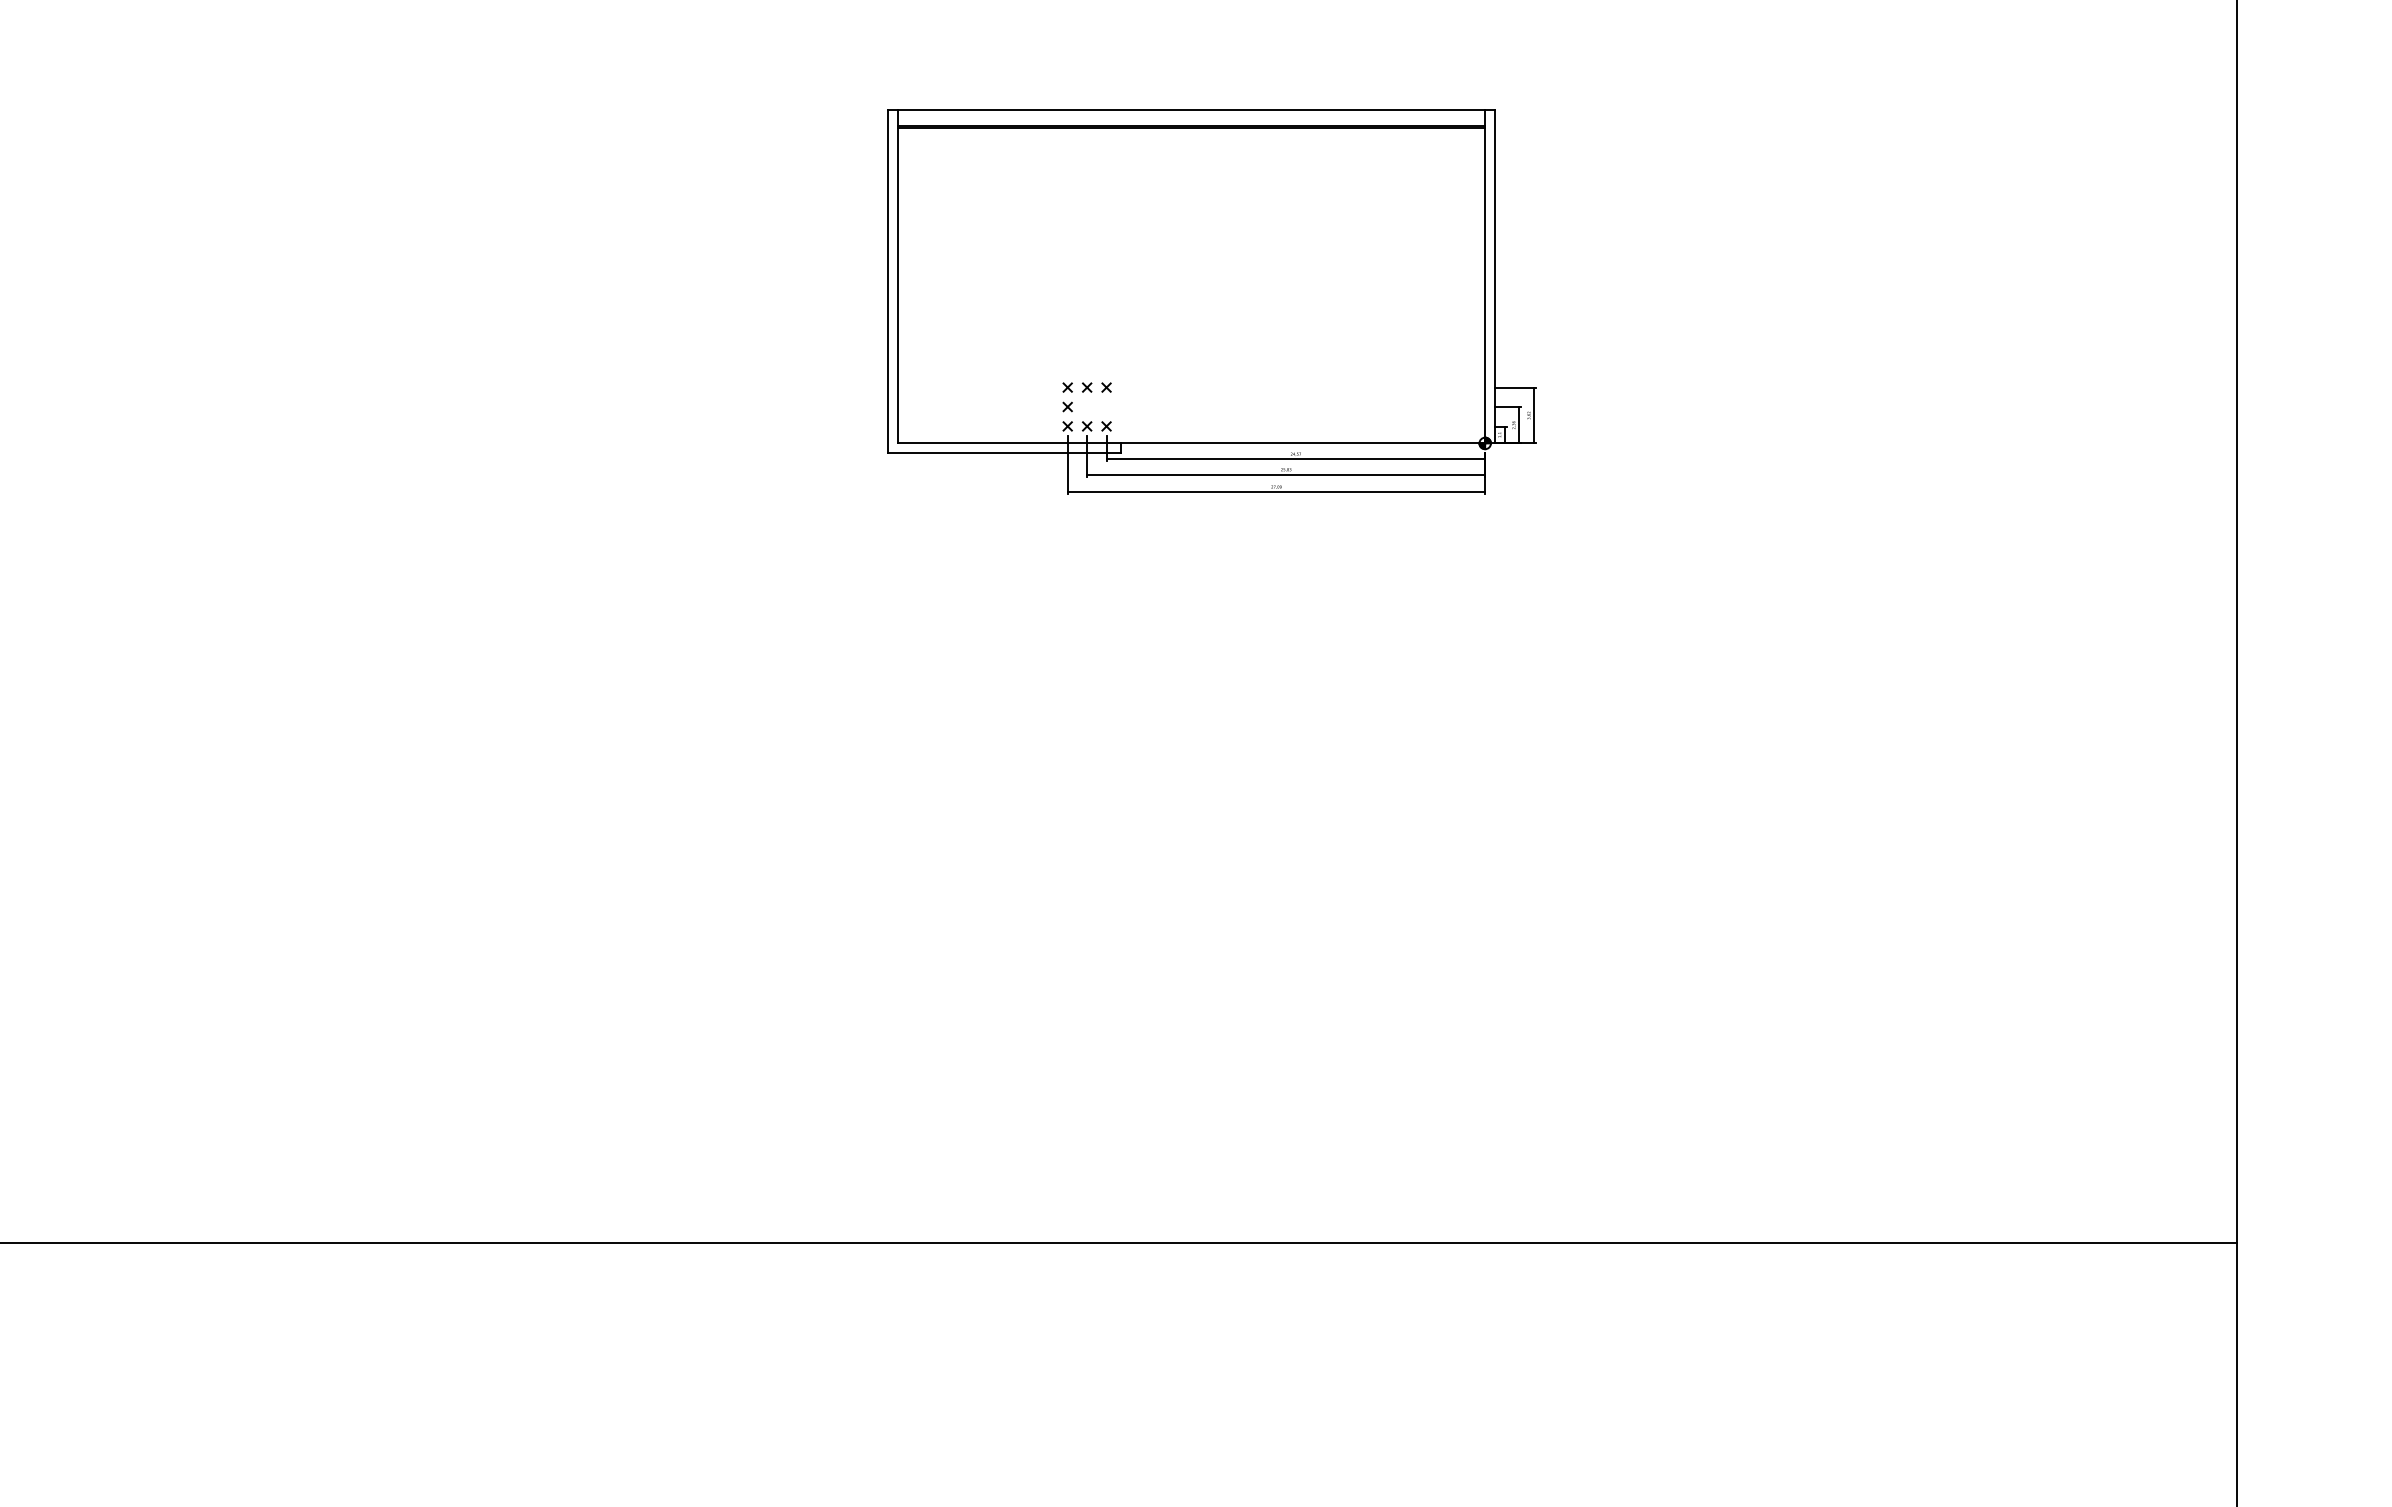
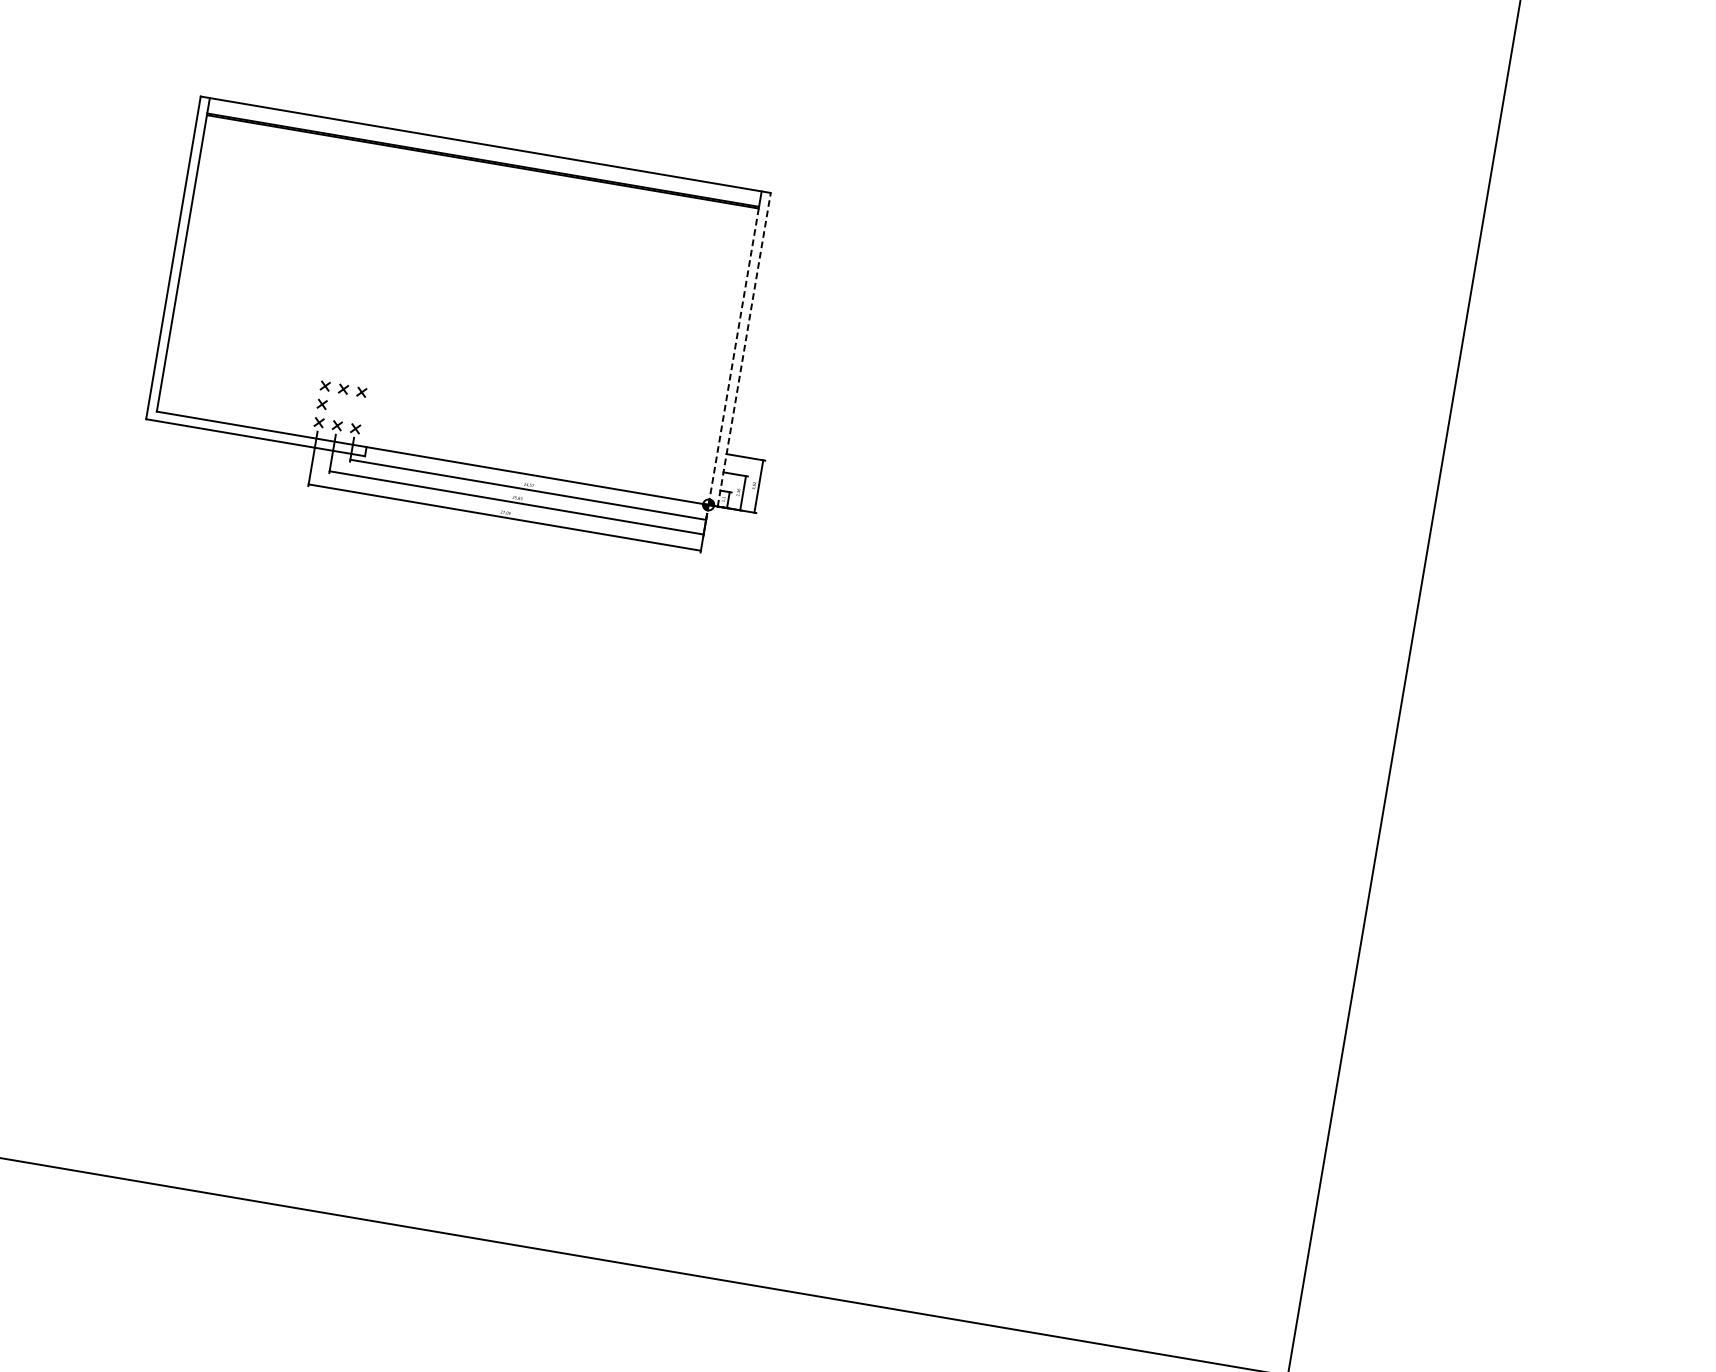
line: (1494, 276) -> (743, 349), solid -> dashed
line: (1485, 285) -> (734, 356), solid -> dashed

